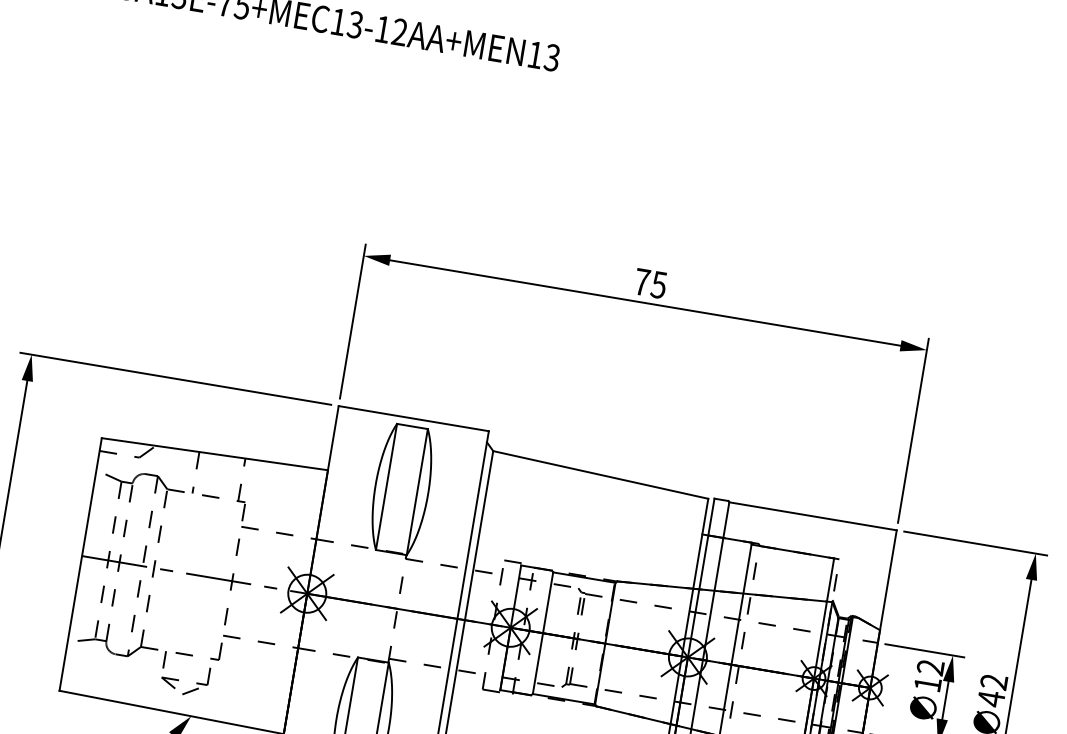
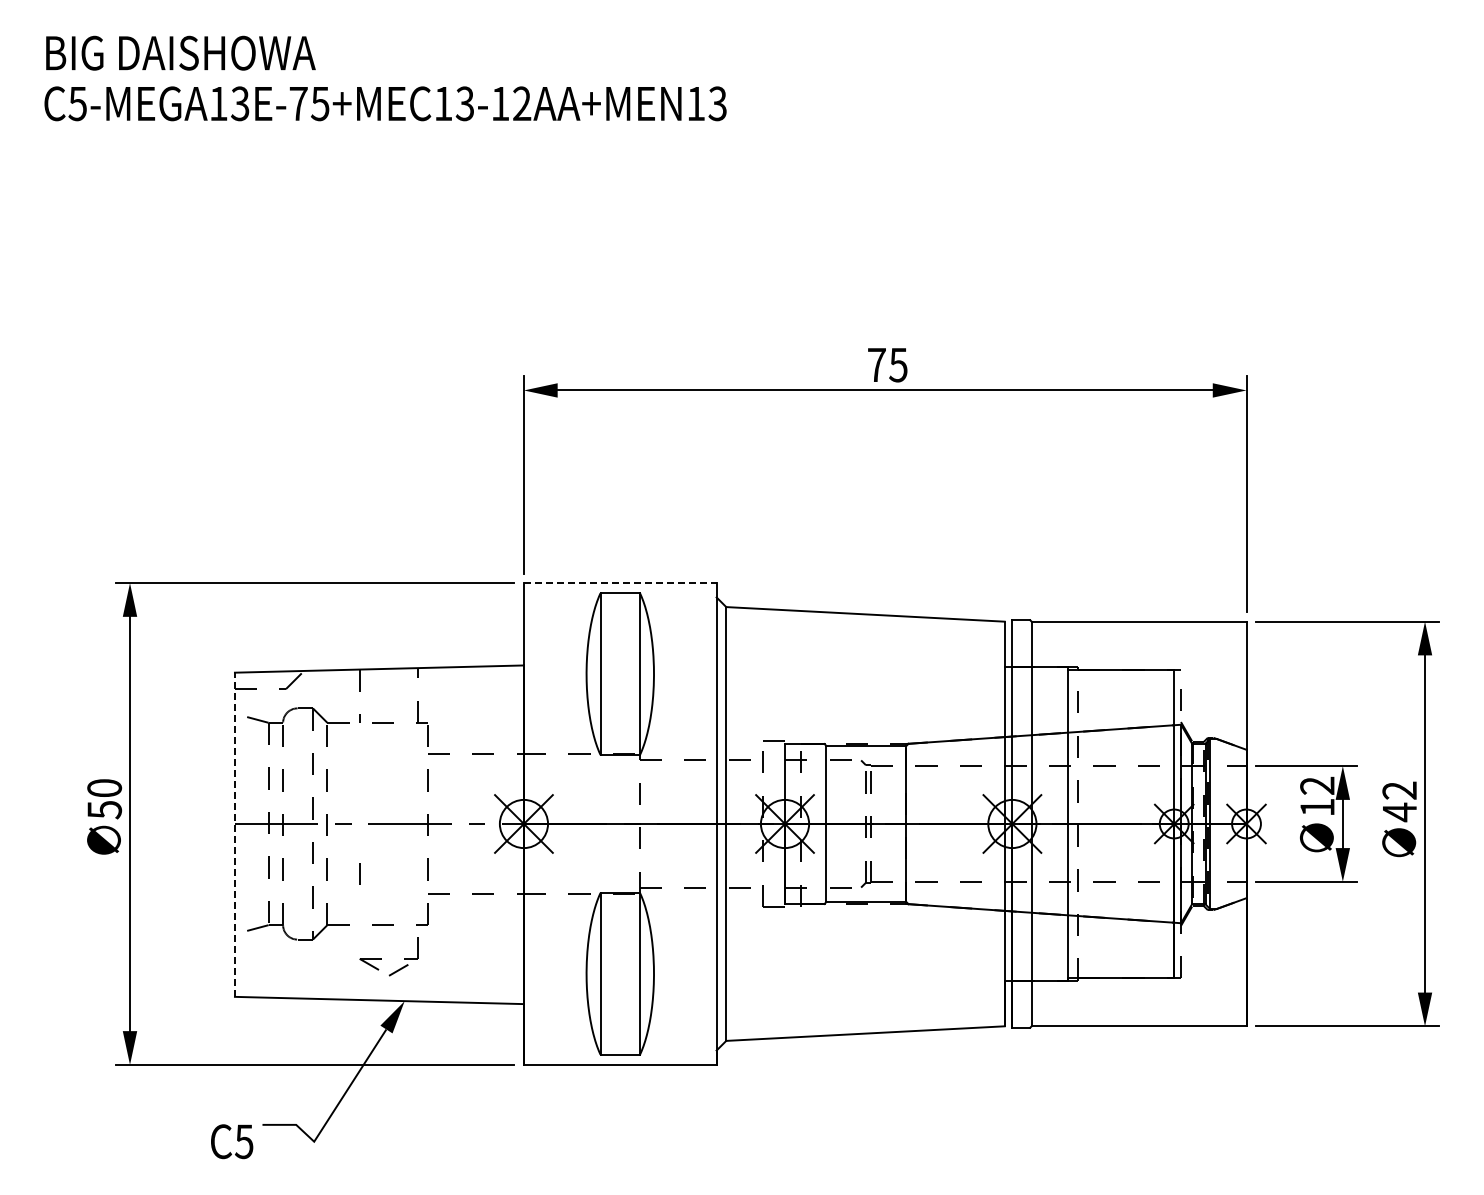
line: (413, 418) -> (620, 583), solid -> dashed
line: (80, 564) -> (234, 834), solid -> dashed
line: (164, 659) -> (359, 873), moved

